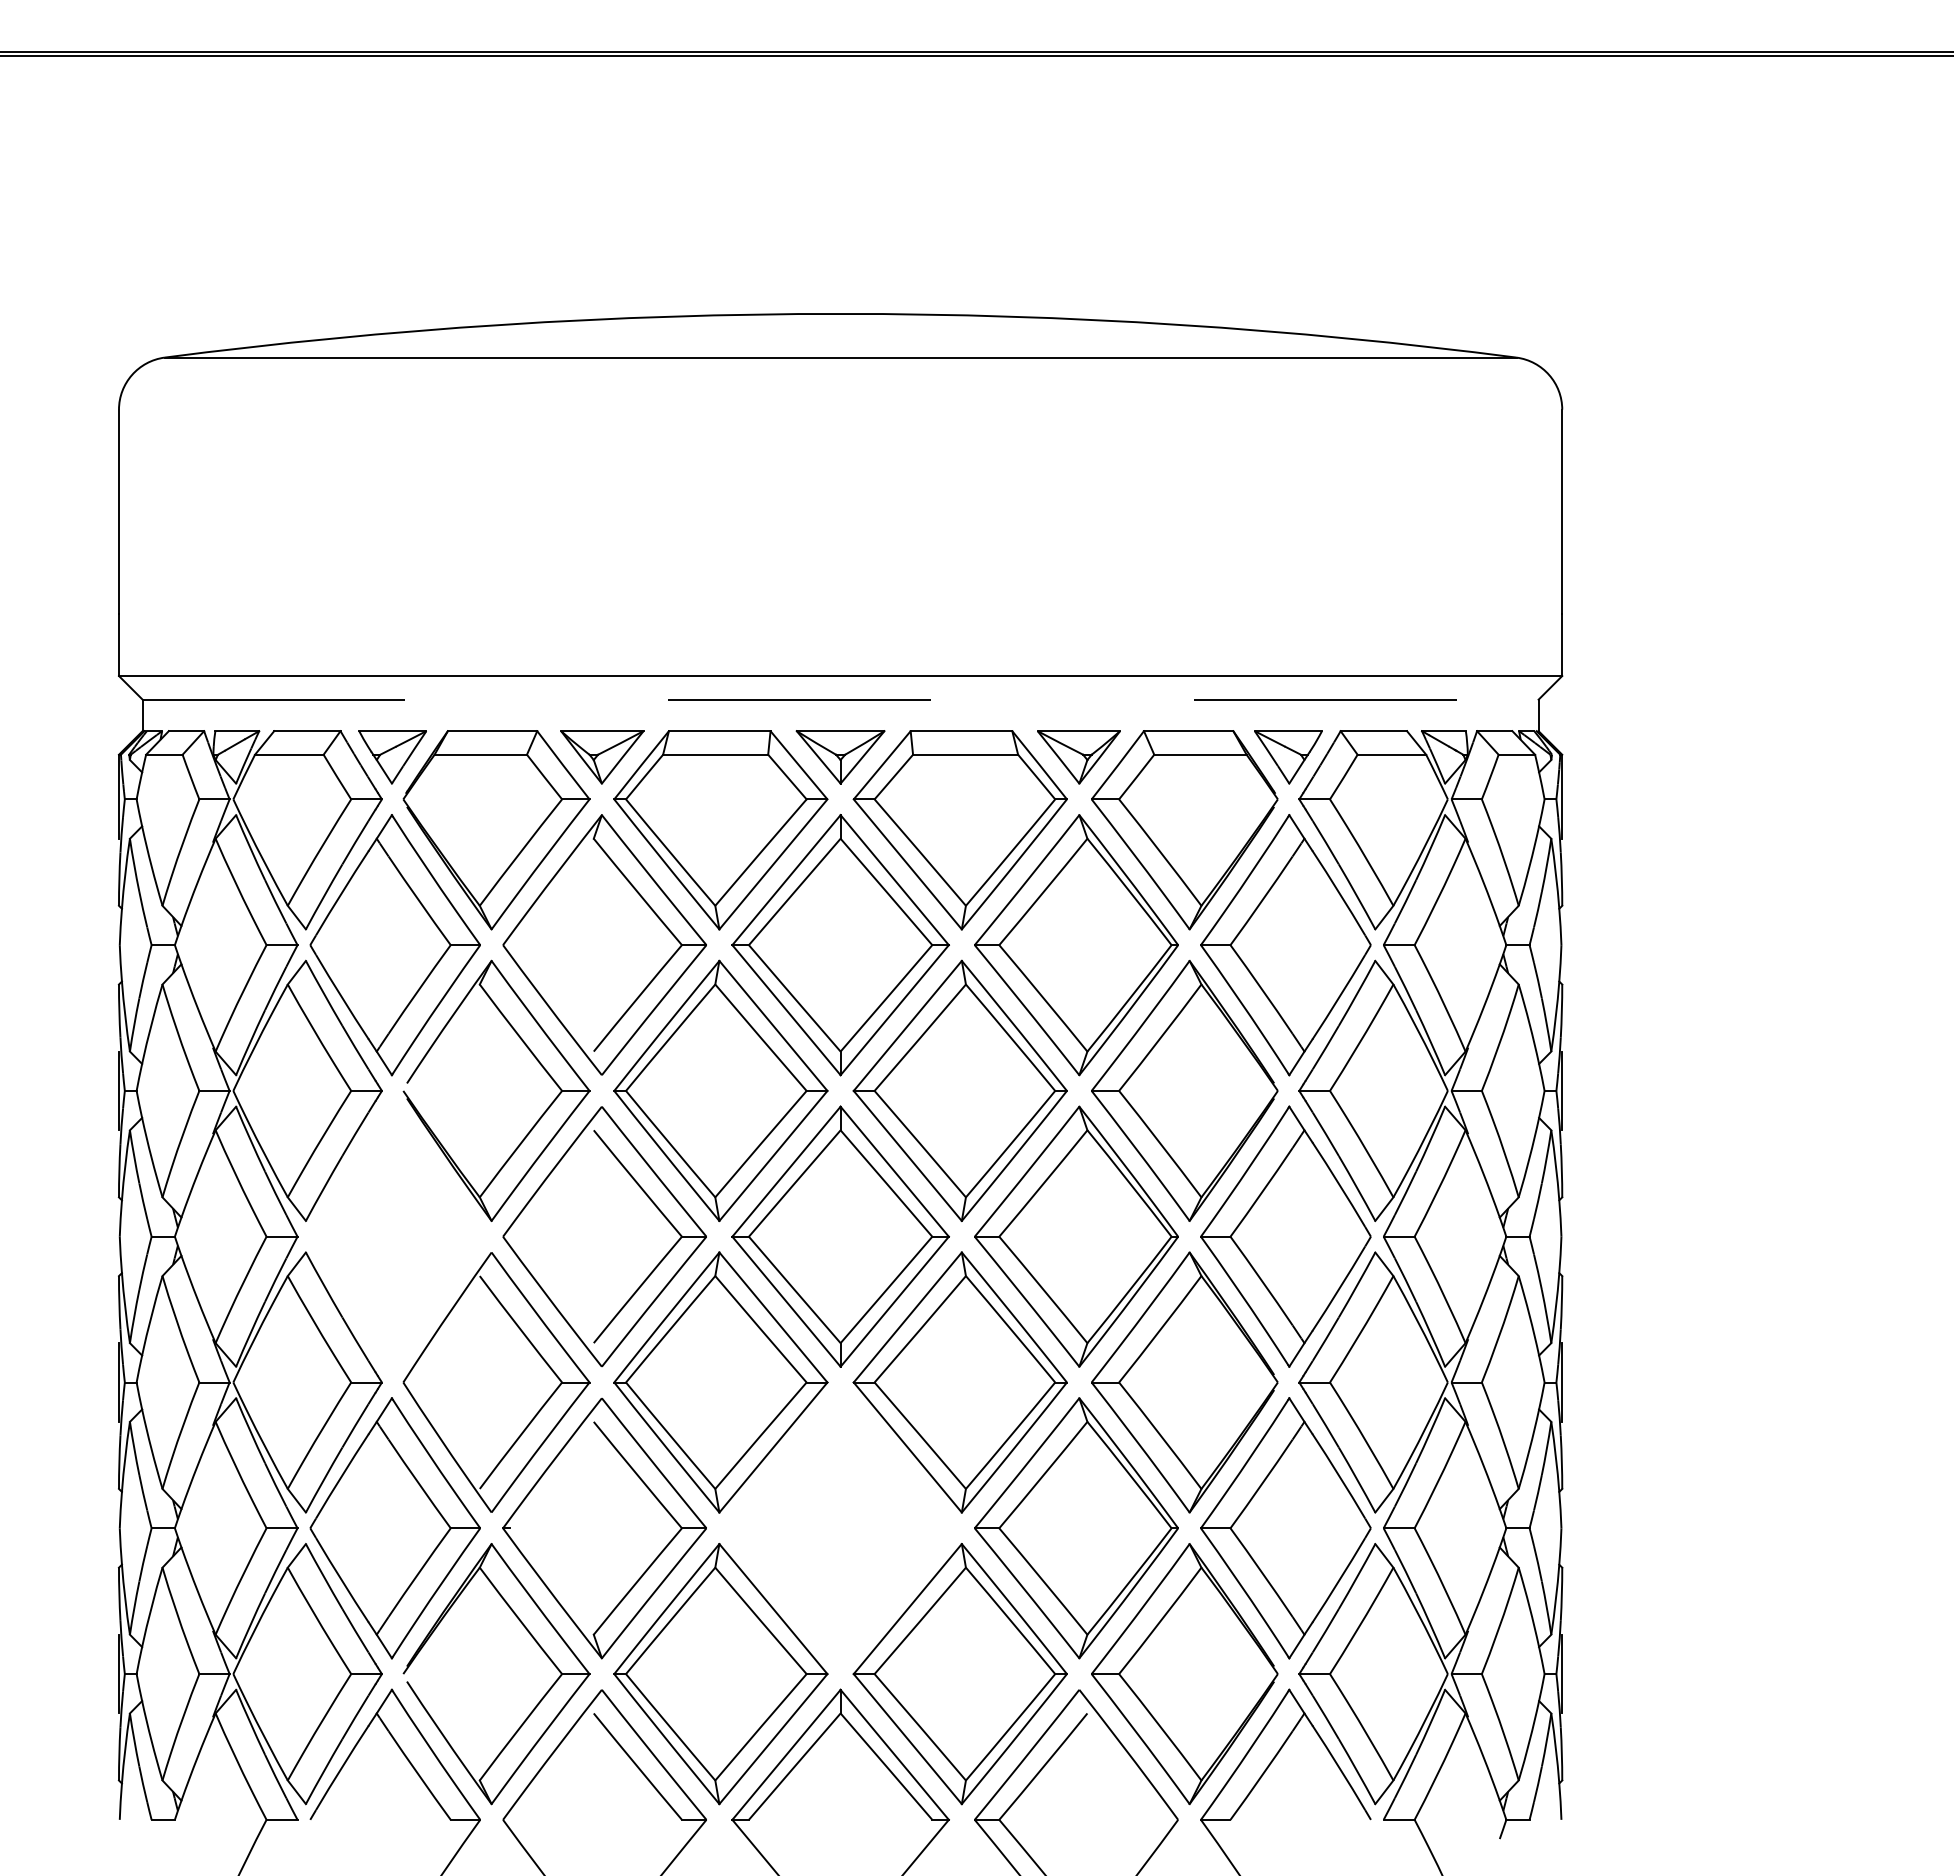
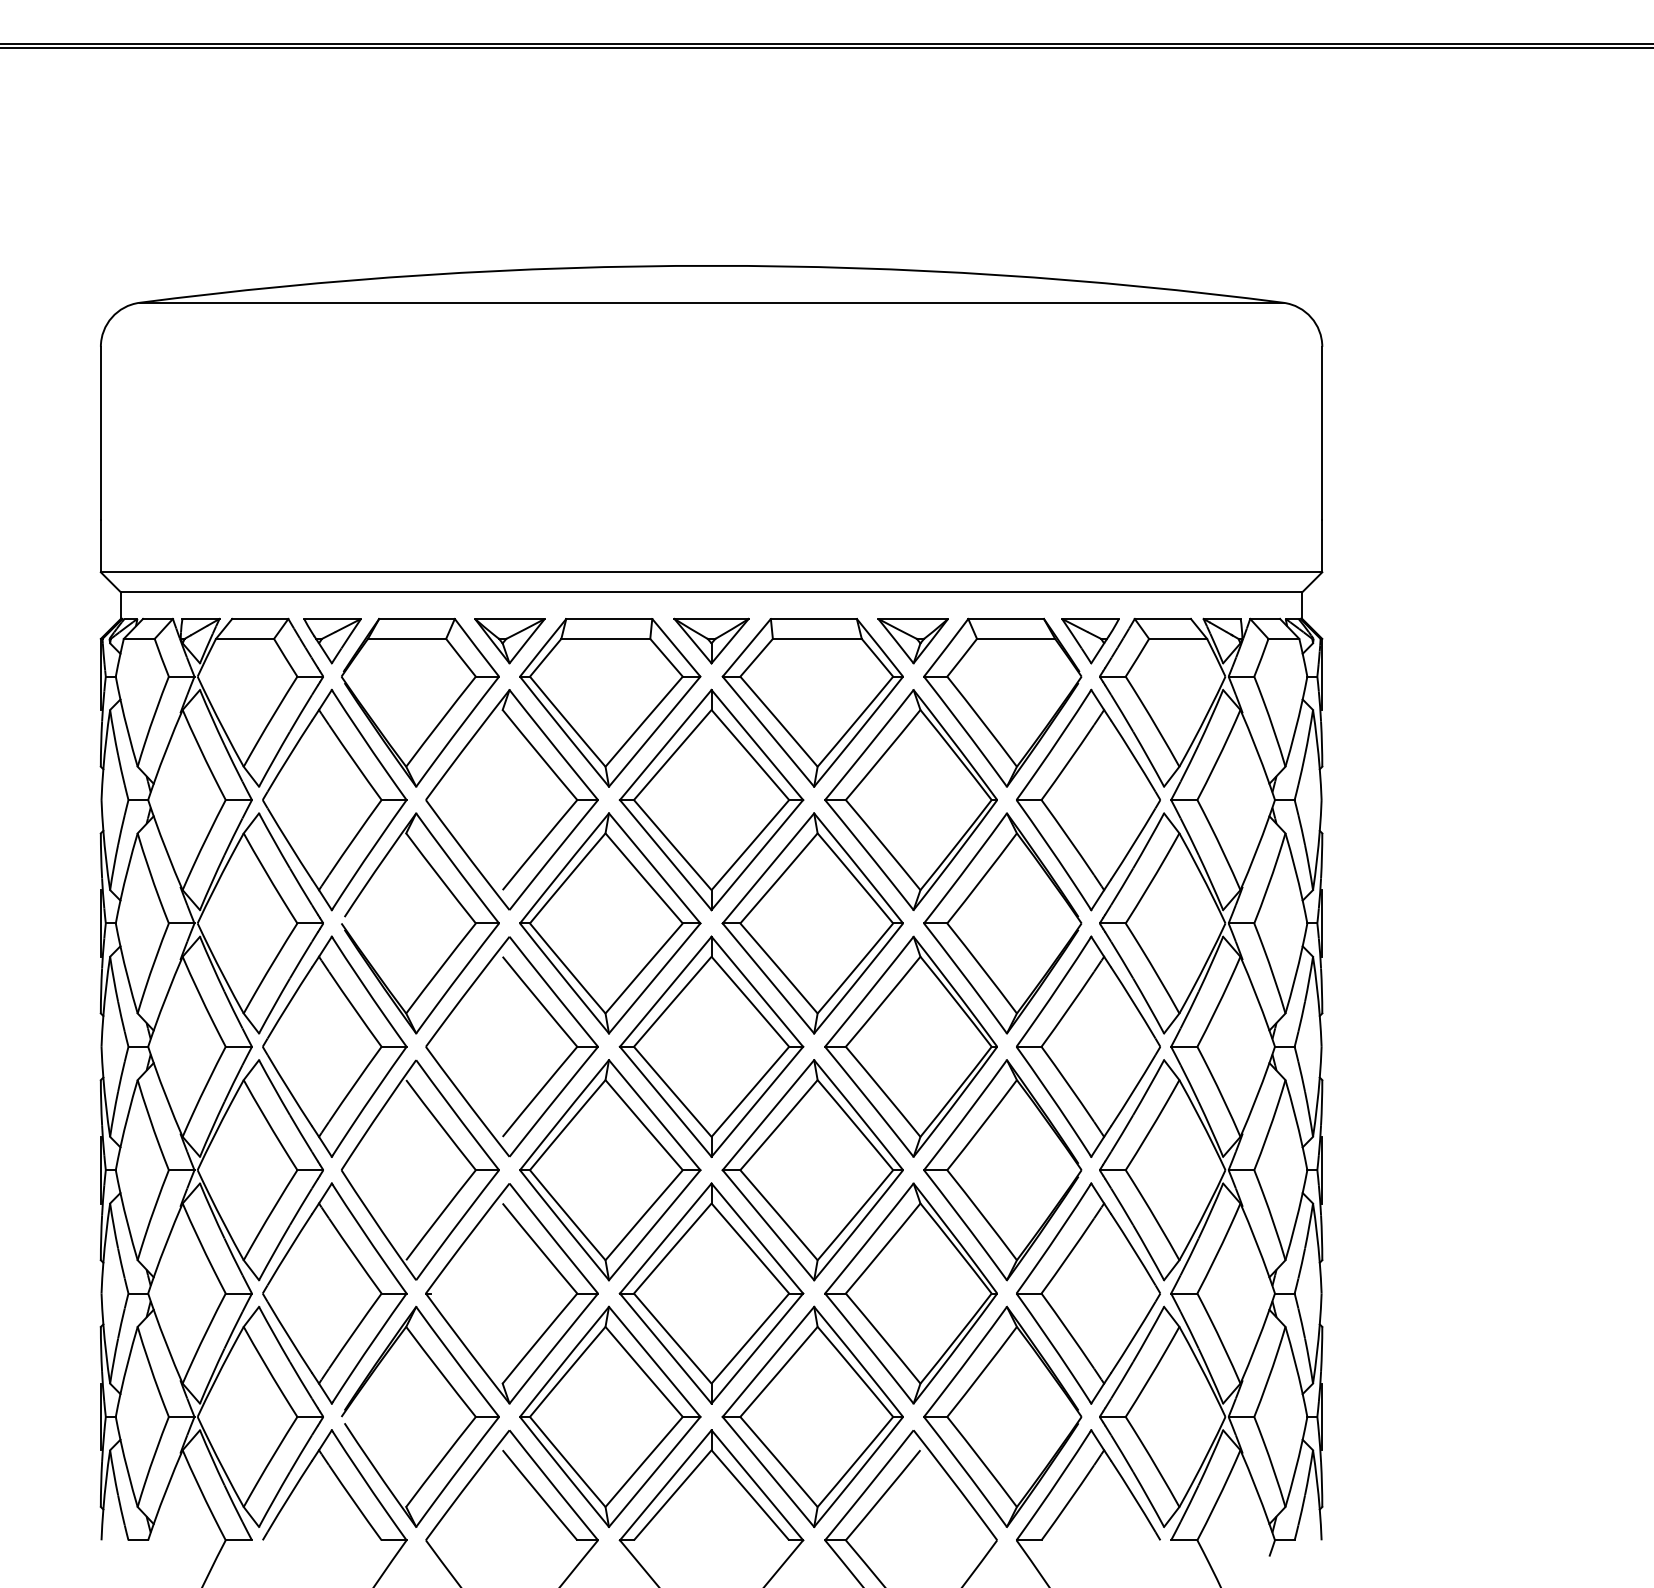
line: (841, 699) -> (712, 592), dashed -> solid
part: (394, 1236) -> (334, 1046), added
part: (840, 1528) -> (711, 1293), added

